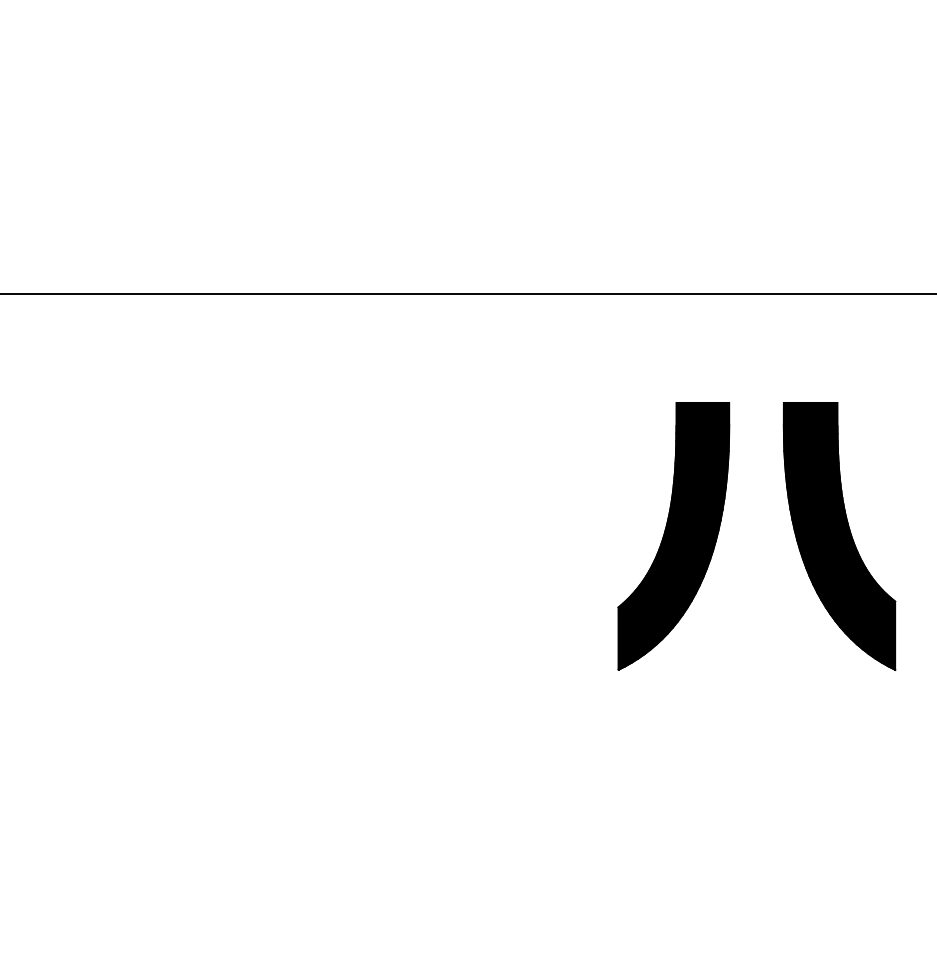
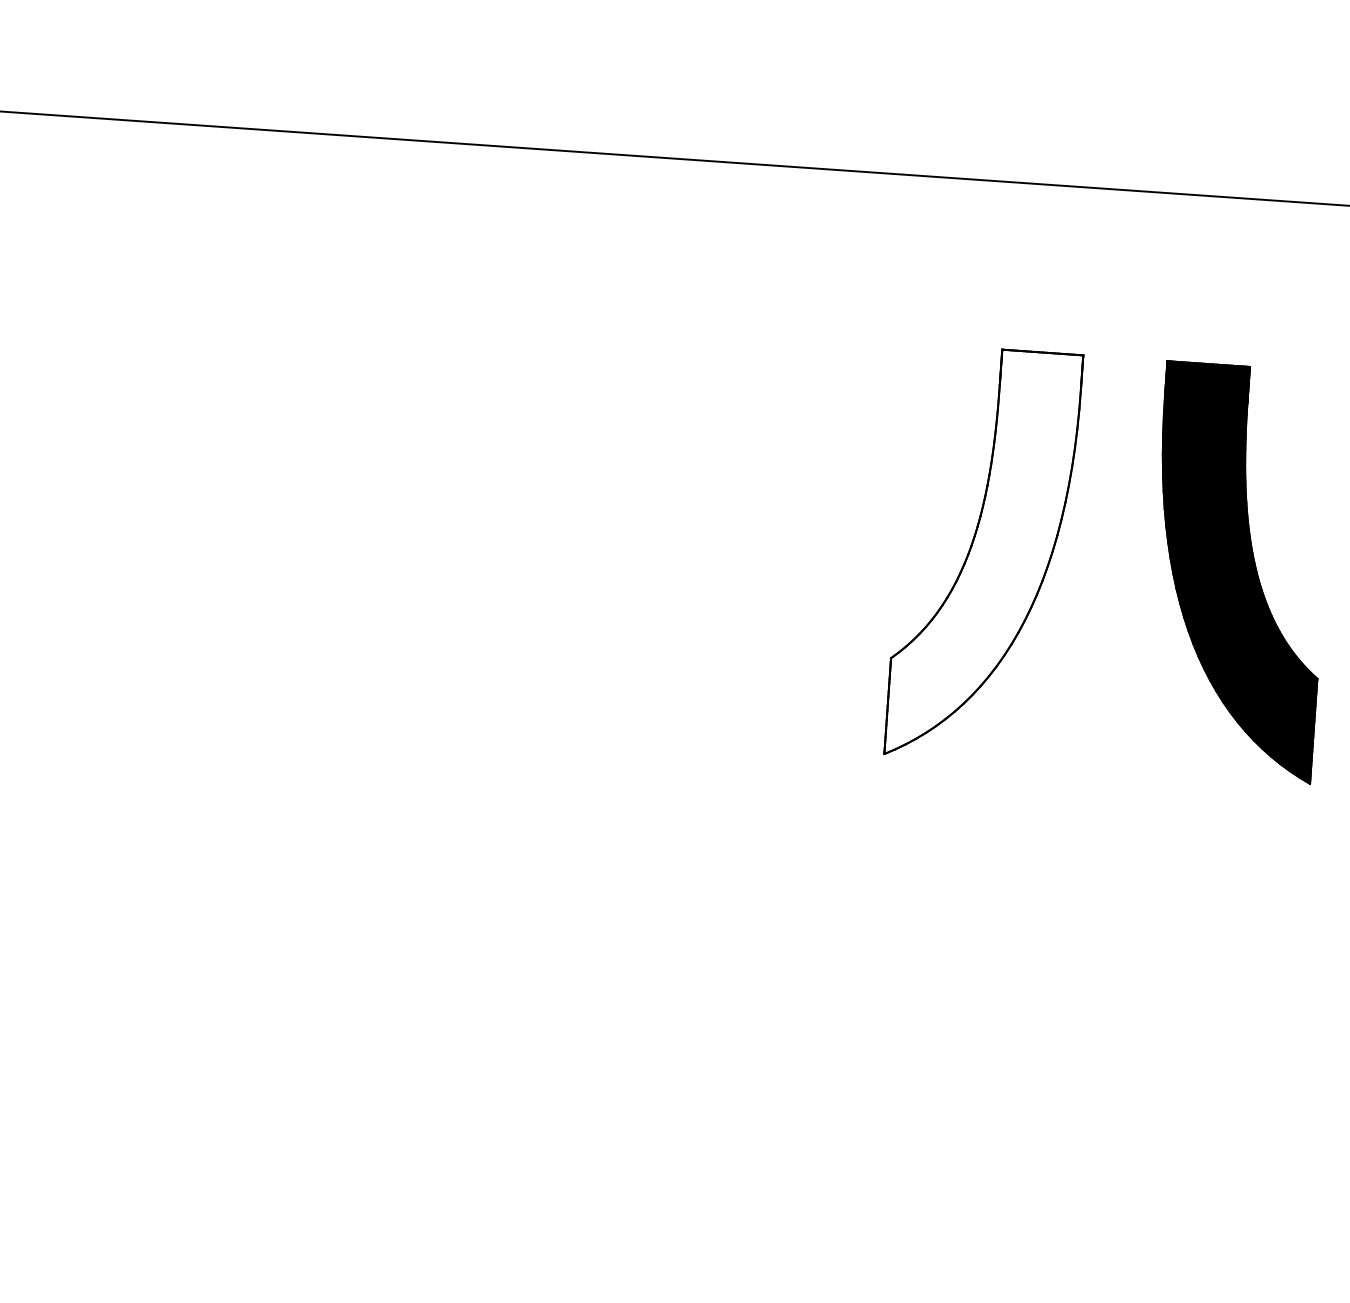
fill: (673, 535) -> (983, 553), removed

